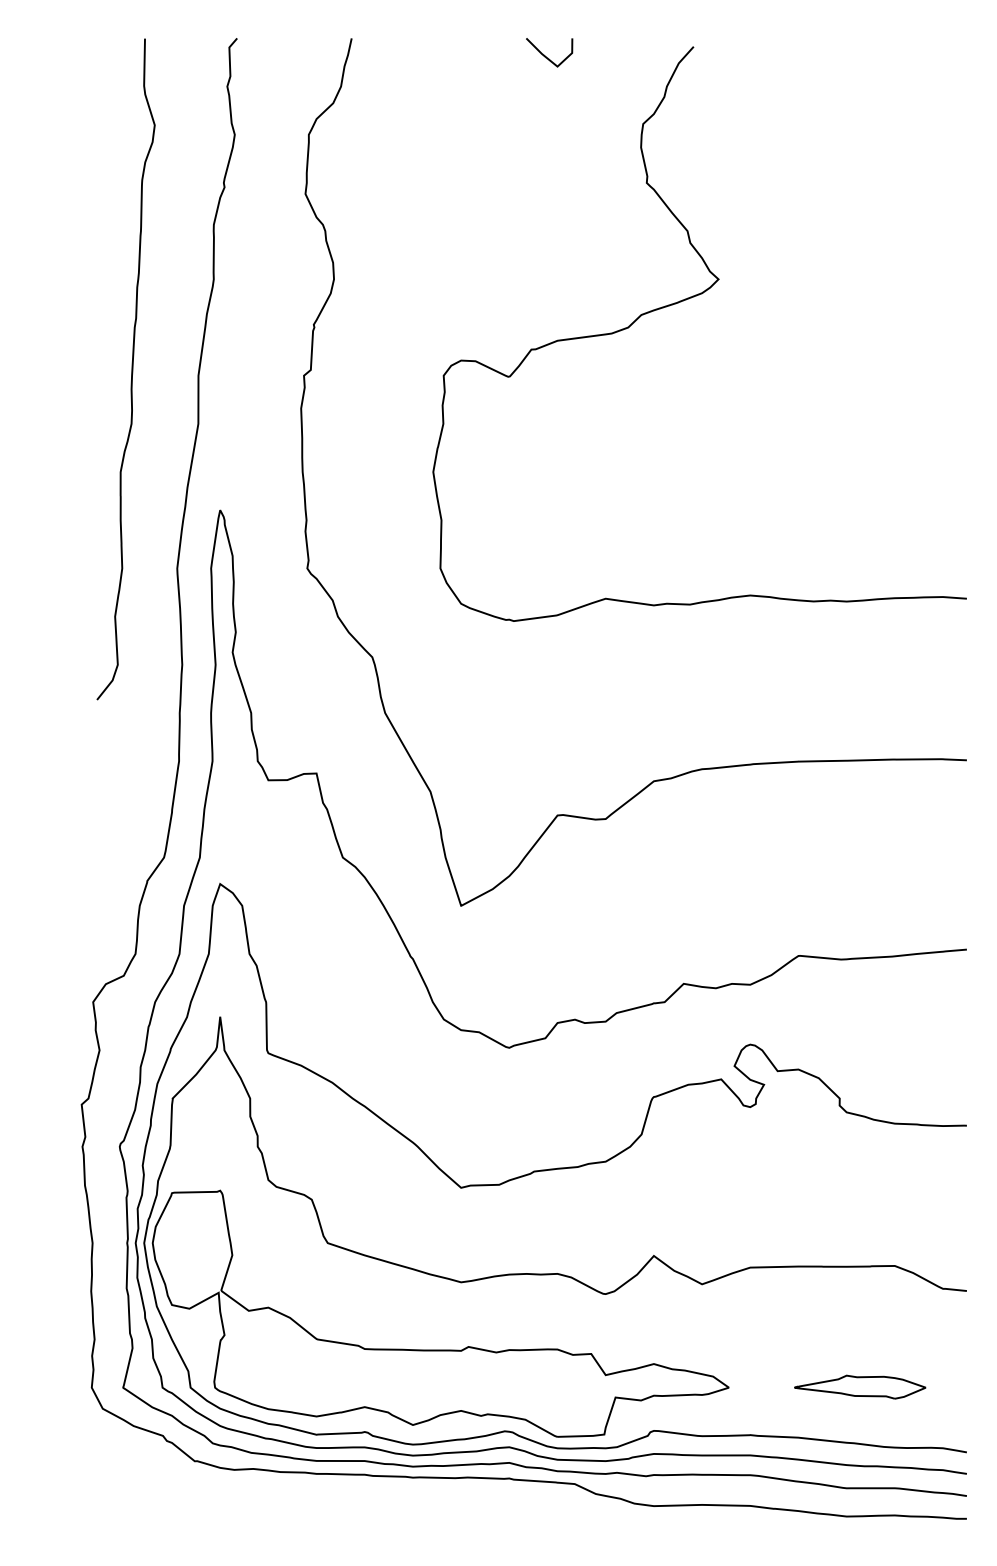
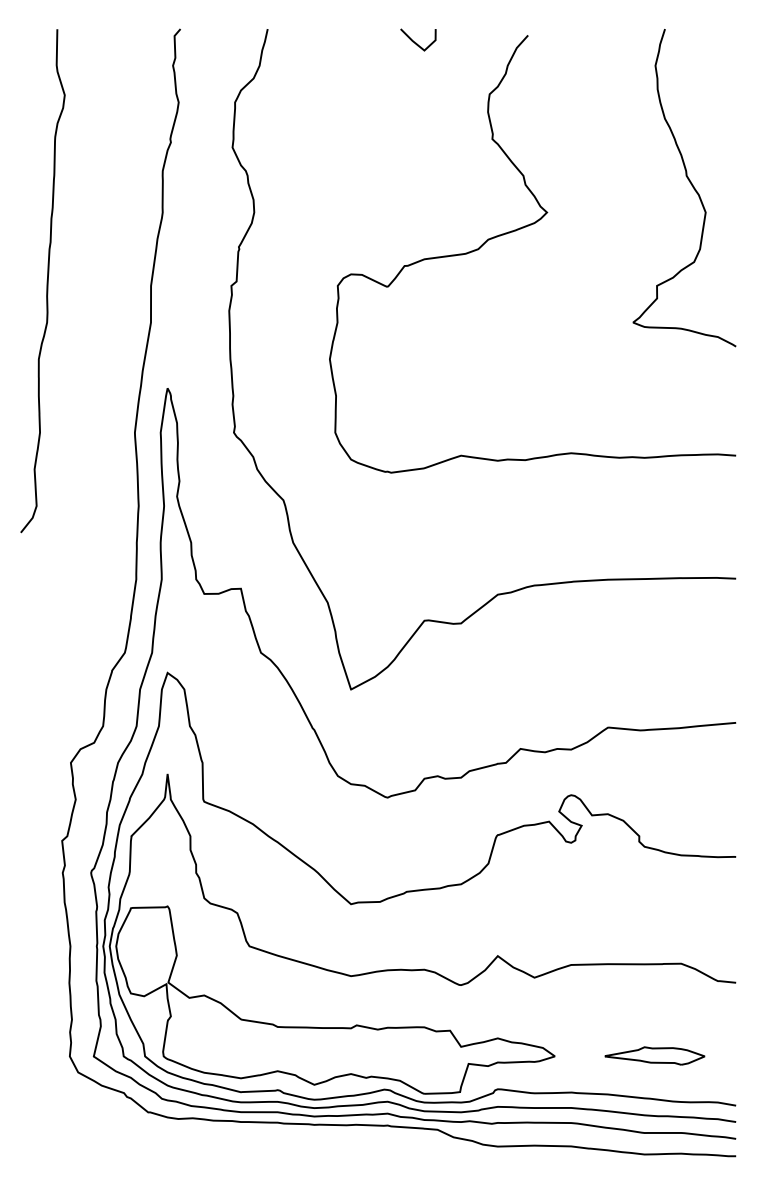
curve: (906, 242) -> (690, 184), added
curve: (130, 369) -> (46, 281), moved

